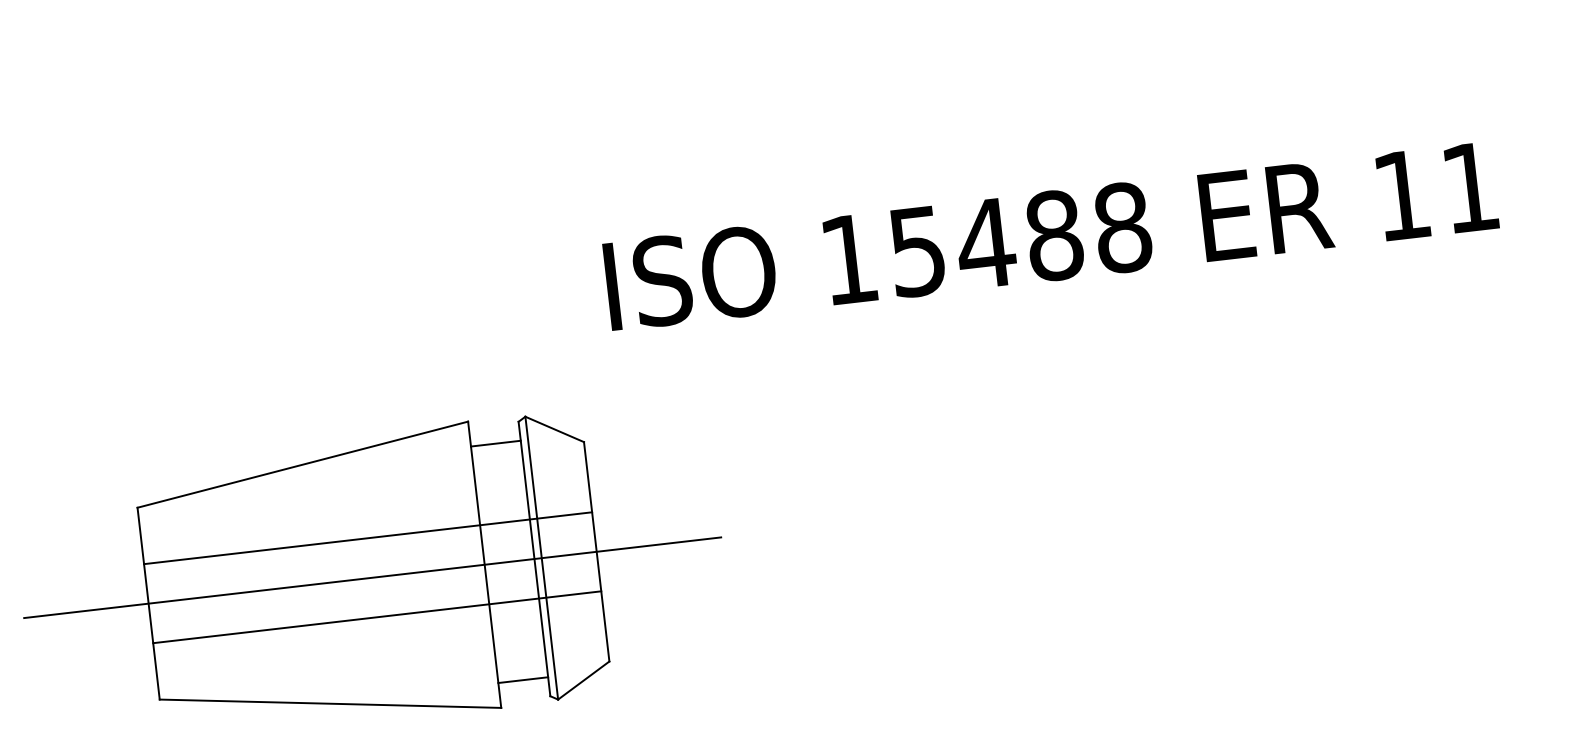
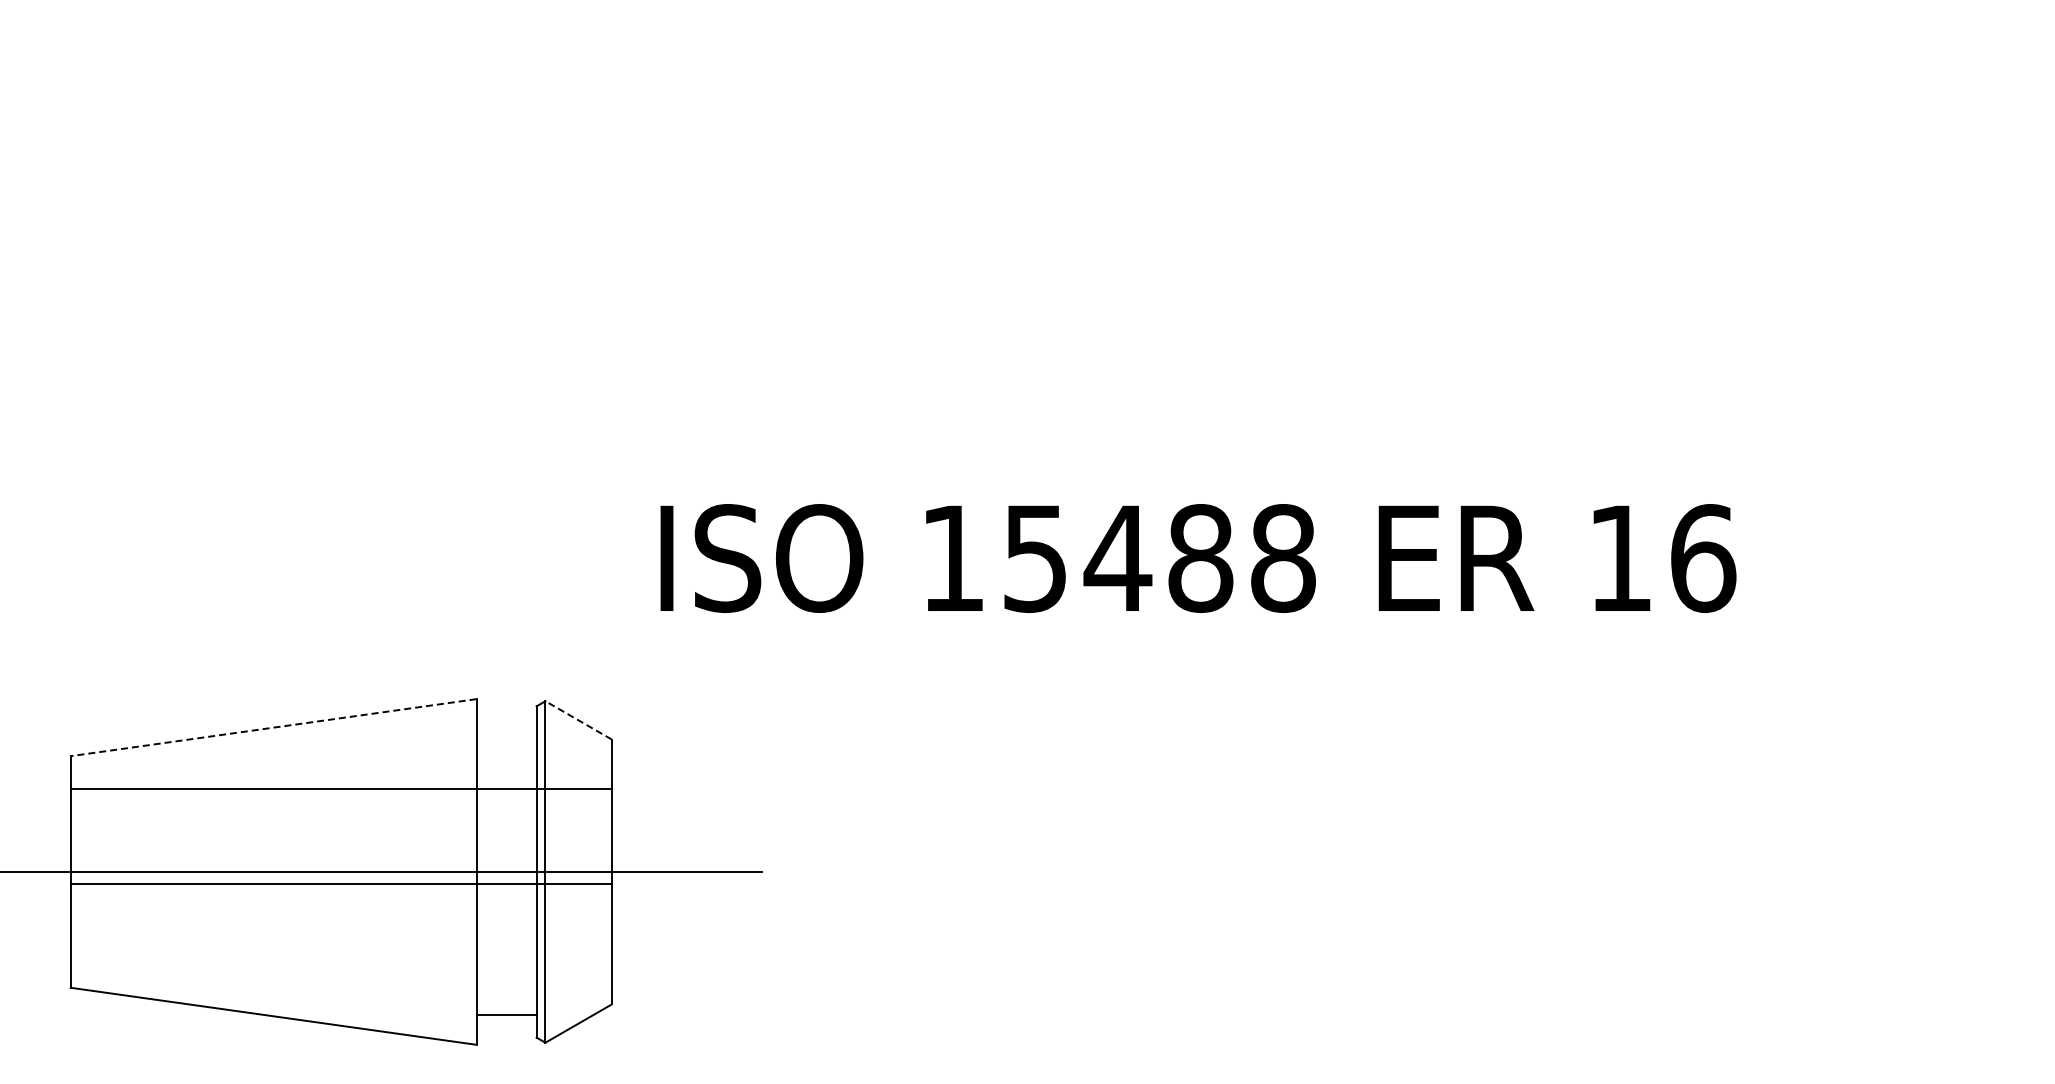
text: (1470, 187) -> (1703, 558), 11 -> 16
line: (554, 429) -> (578, 720), solid -> dashed
line: (495, 443) -> (506, 729), removed
line: (302, 464) -> (273, 727), solid -> dashed
line: (367, 538) -> (340, 789), moved
line: (376, 617) -> (340, 883), moved

